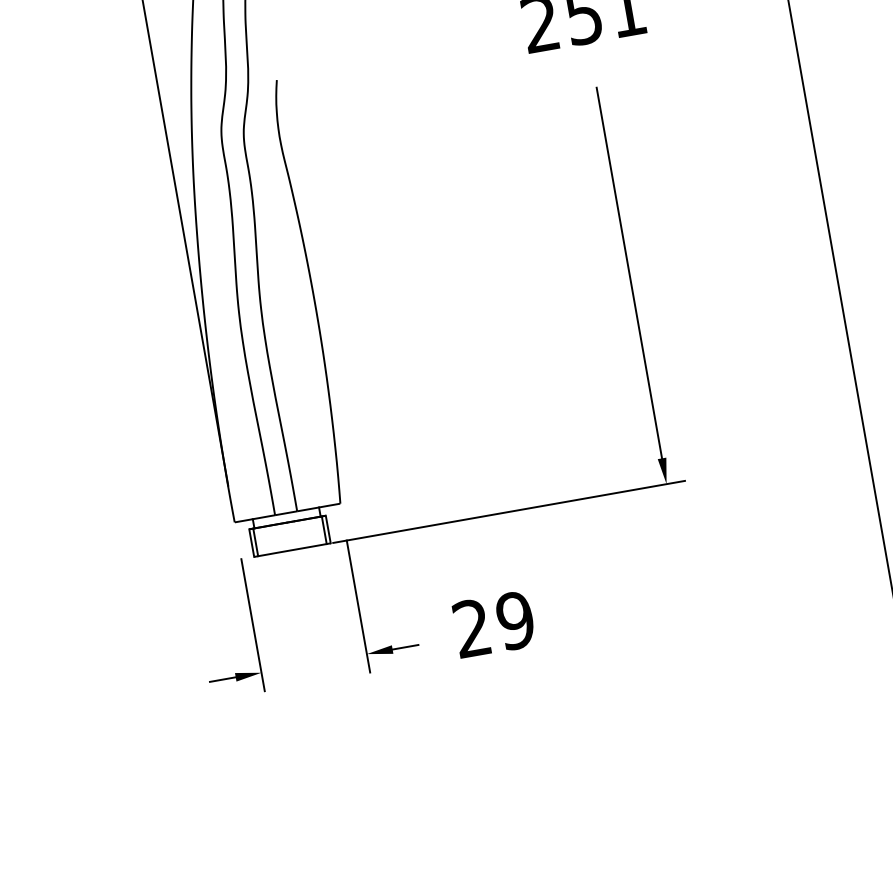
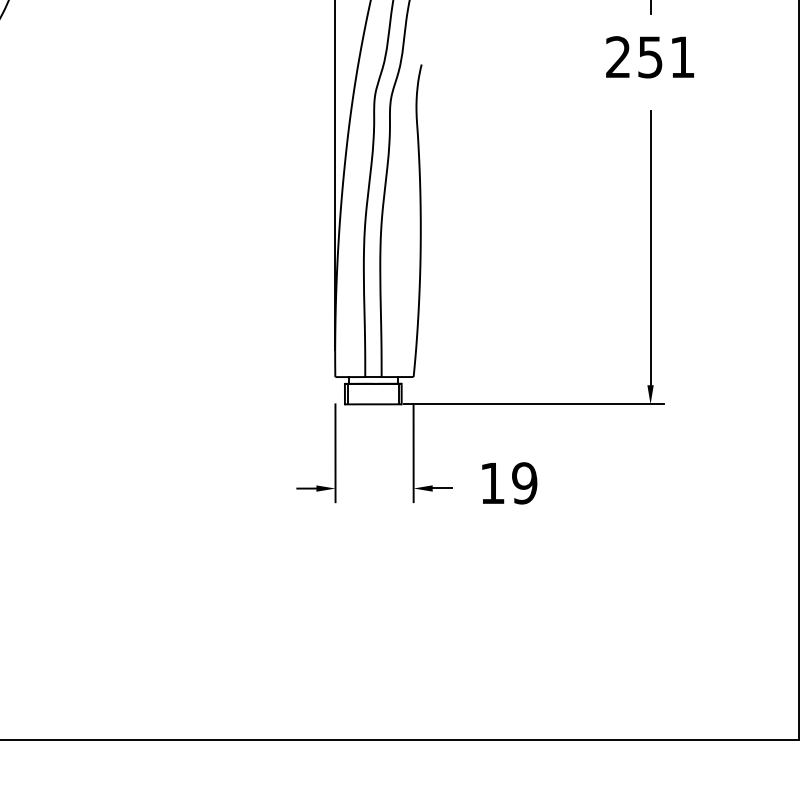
text: (471, 627) -> (492, 482), 29 -> 19

